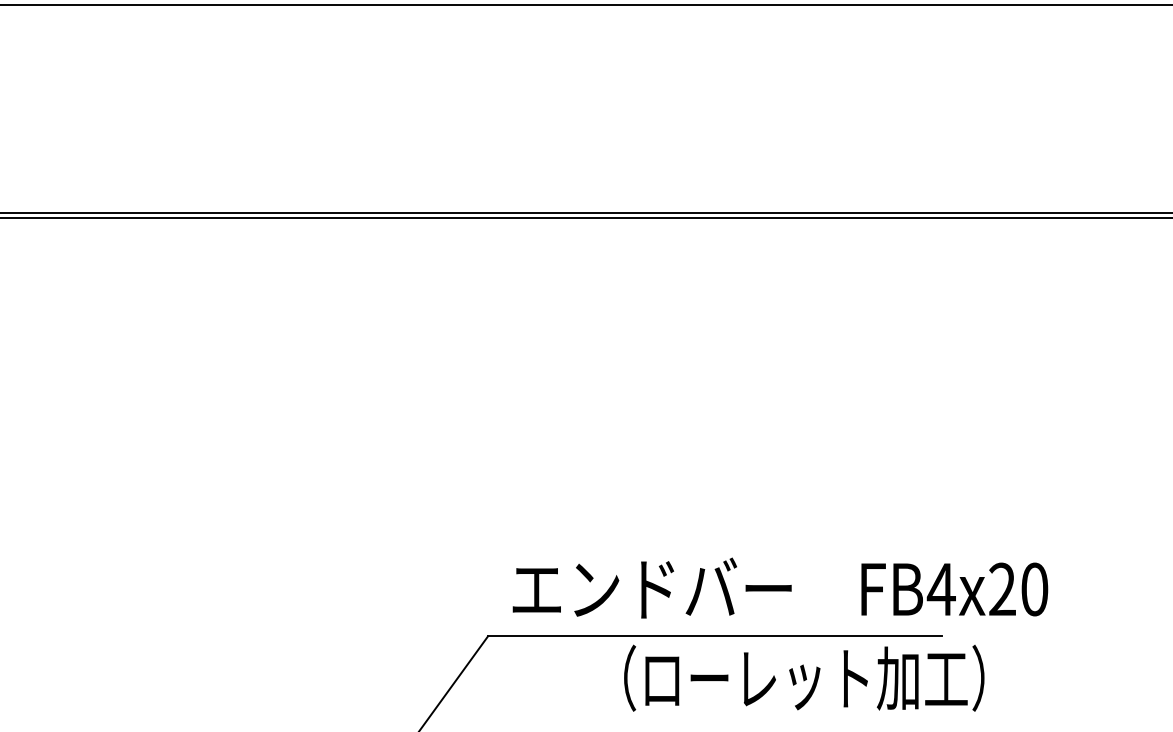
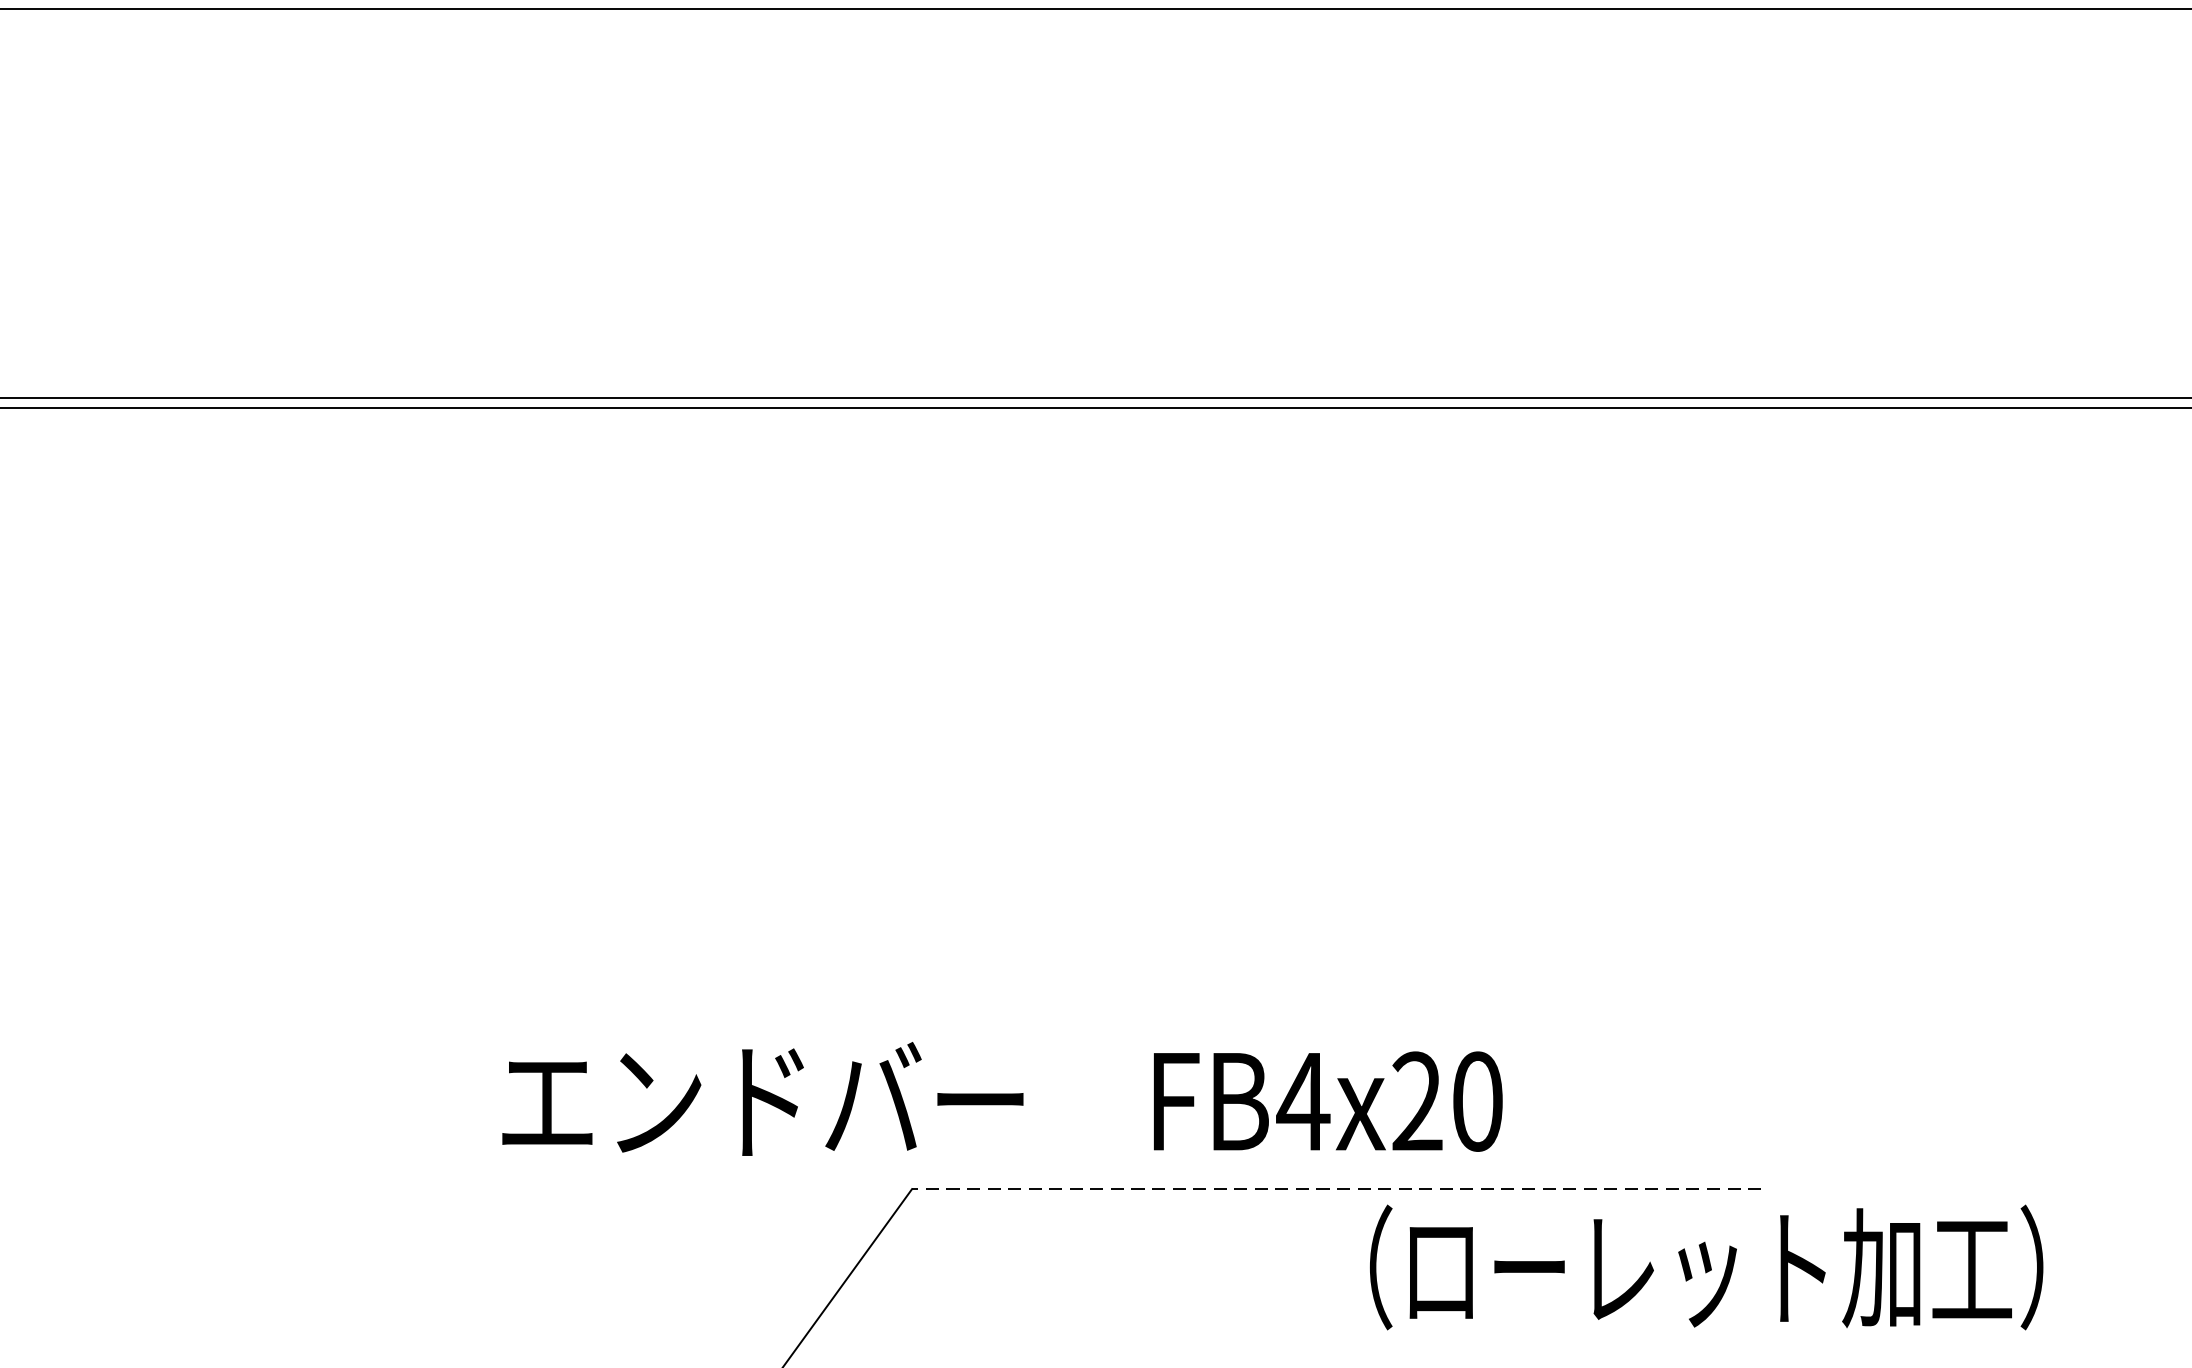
text: (780, 587) -> (1002, 1097), moved
line: (714, 636) -> (1335, 1189), solid -> dashed
text: (804, 677) -> (1707, 1266), moved

